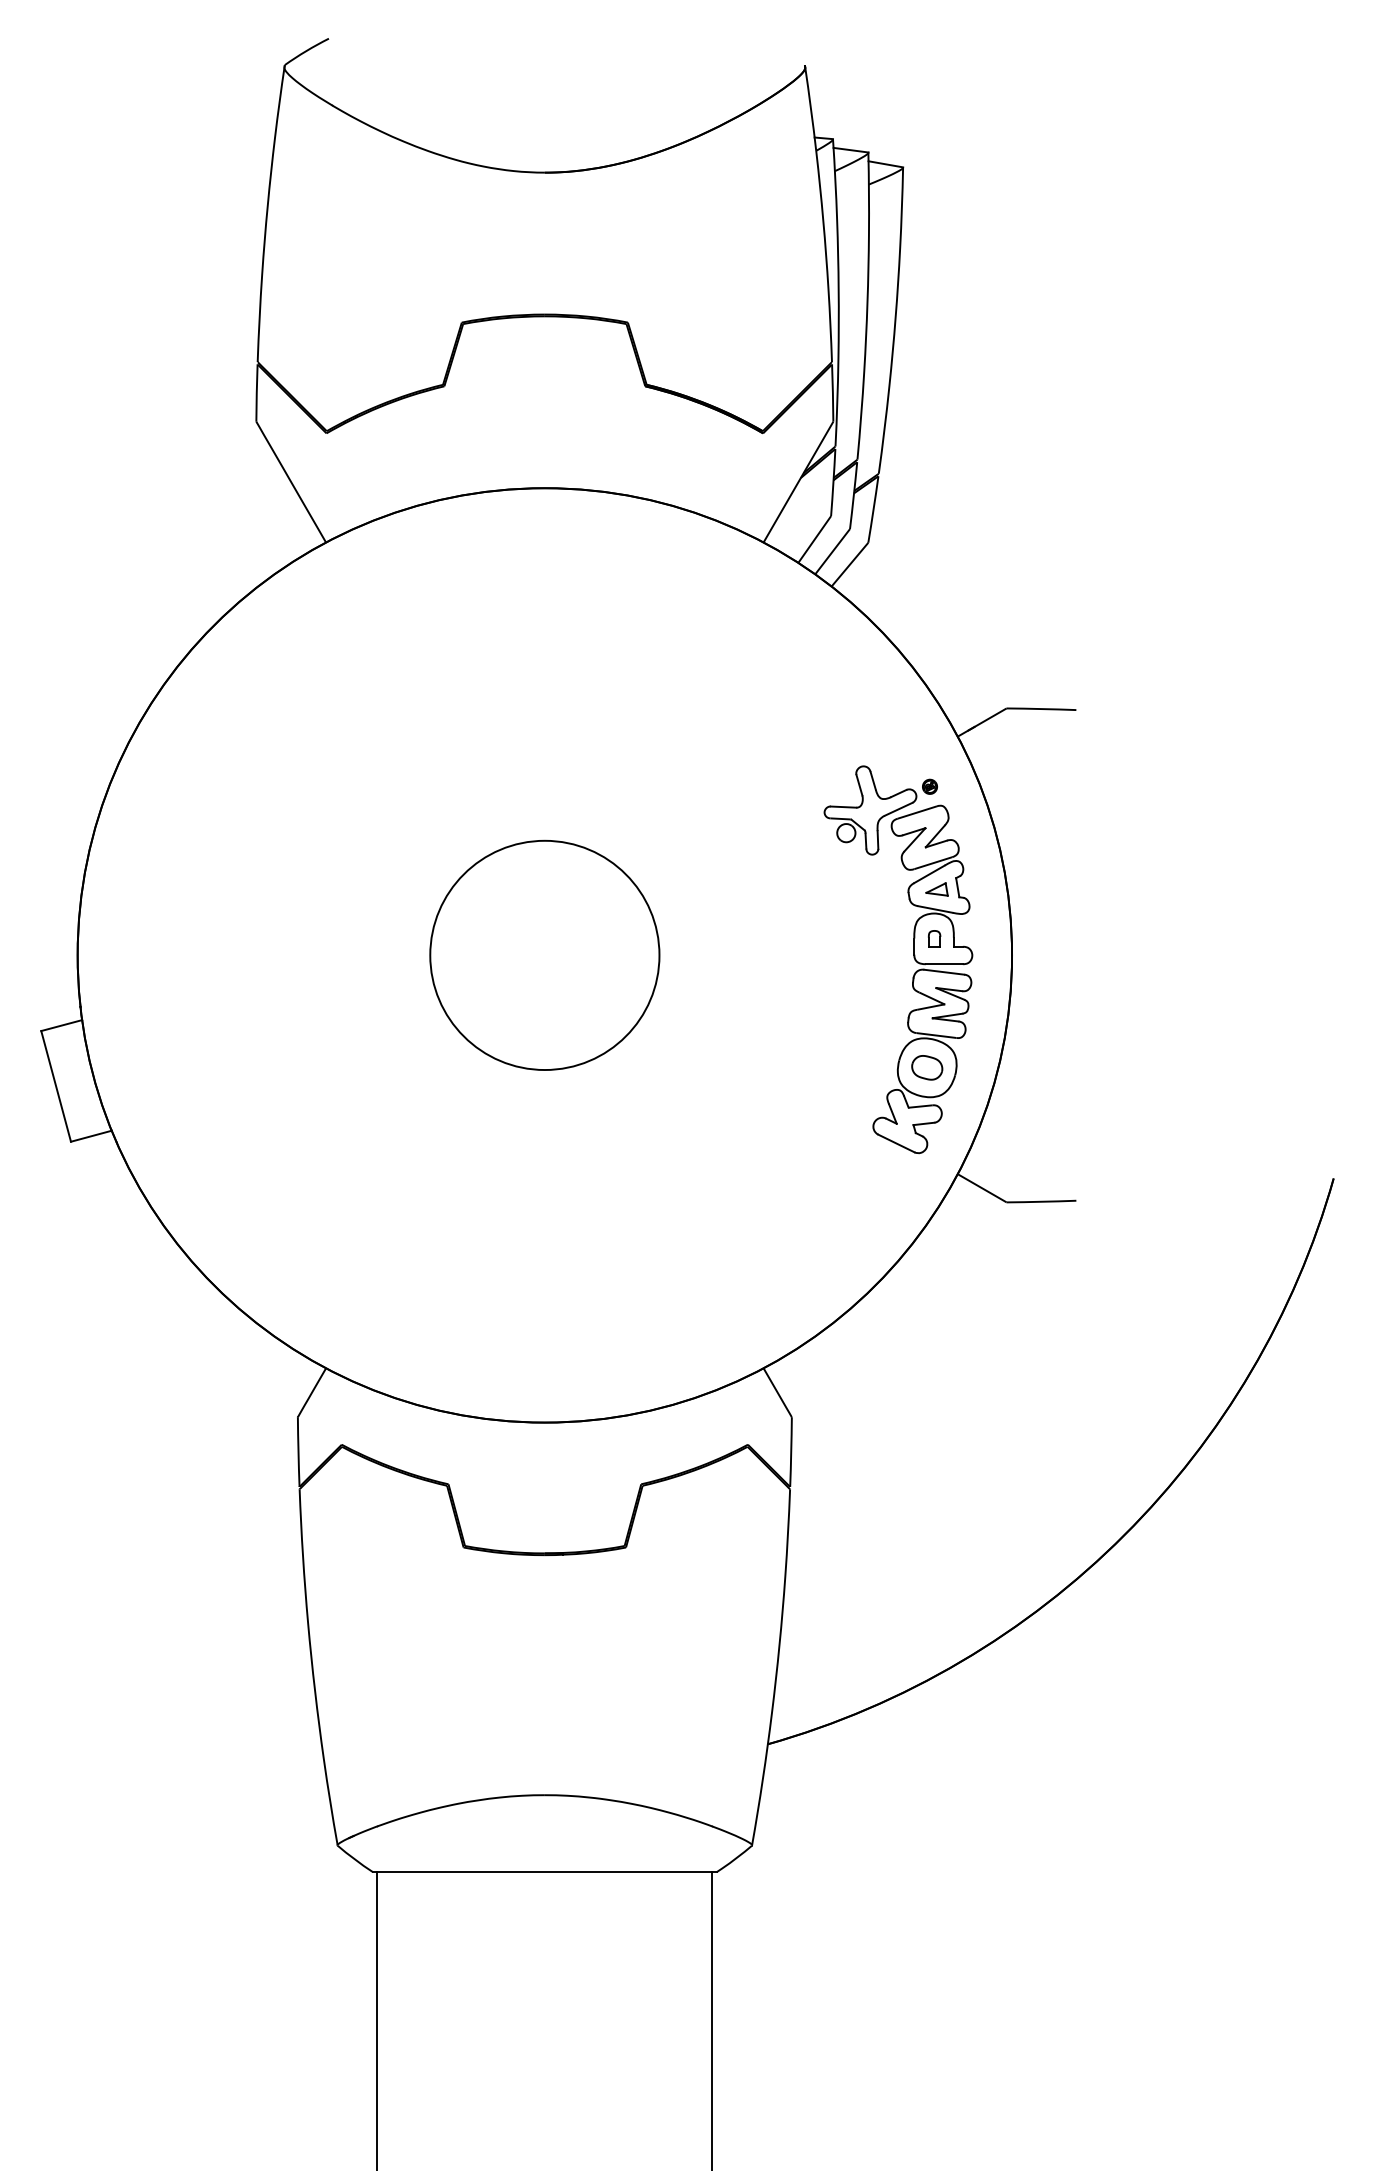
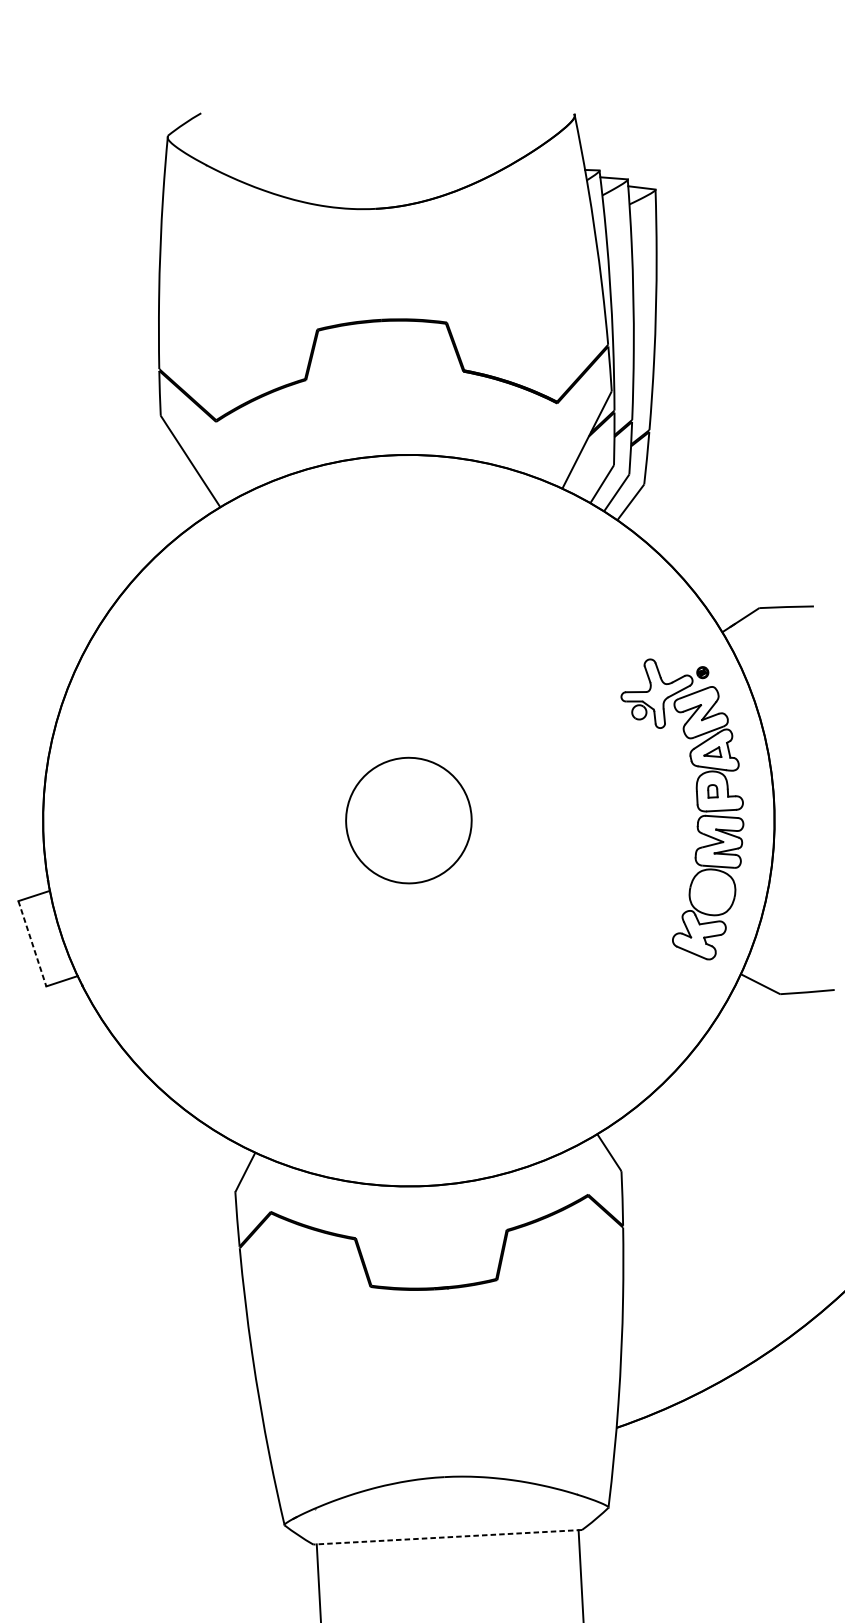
circle: (544, 954) -> (408, 820), size x0.7
part: (927, 1067) -> (712, 892), removed
line: (56, 1086) -> (32, 943), solid -> dashed
line: (544, 1872) -> (447, 1537), solid -> dashed

